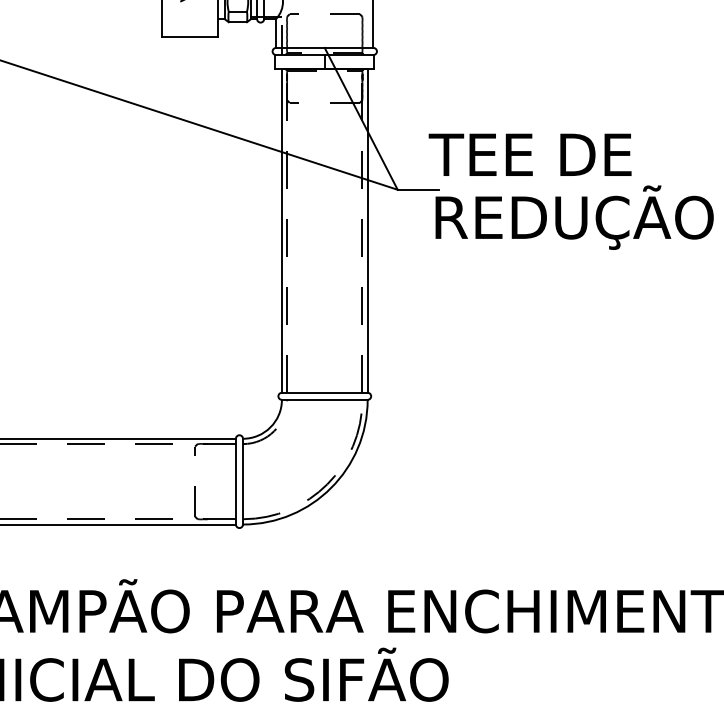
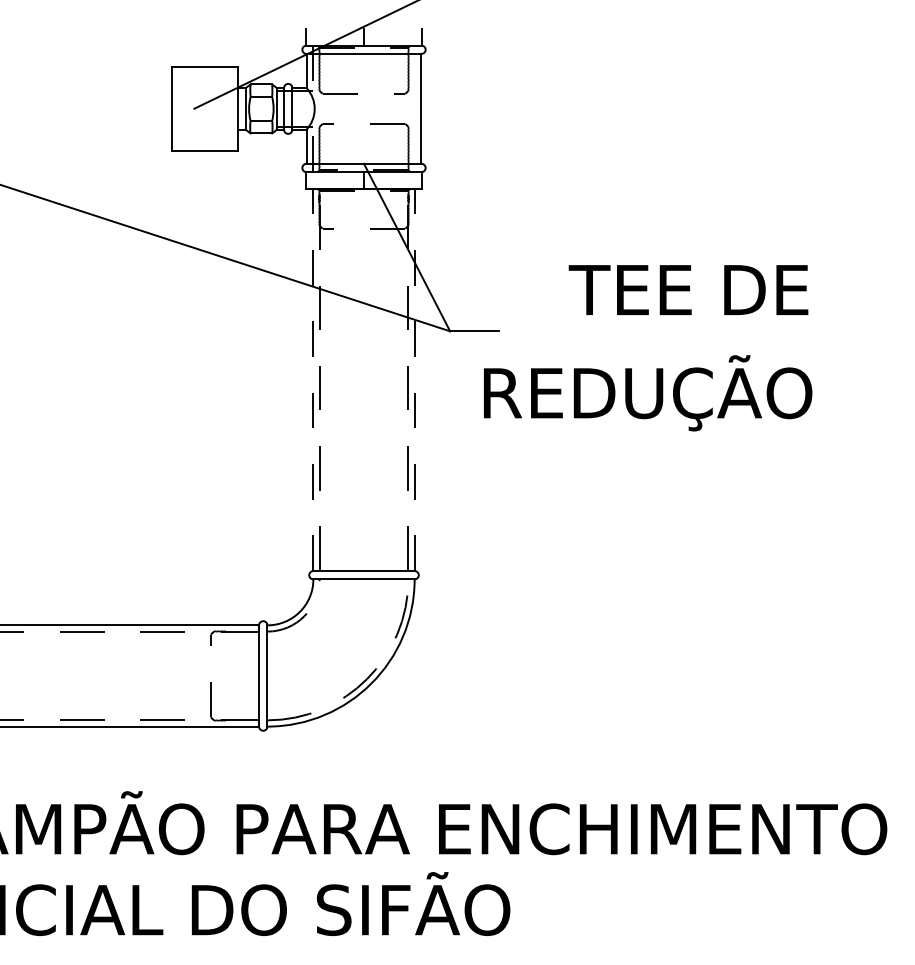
text: (530, 154) -> (688, 289), moved
text: (575, 217) -> (648, 393), moved
line: (282, 230) -> (313, 379), solid -> dashed
line: (367, 230) -> (414, 379), solid -> dashed

